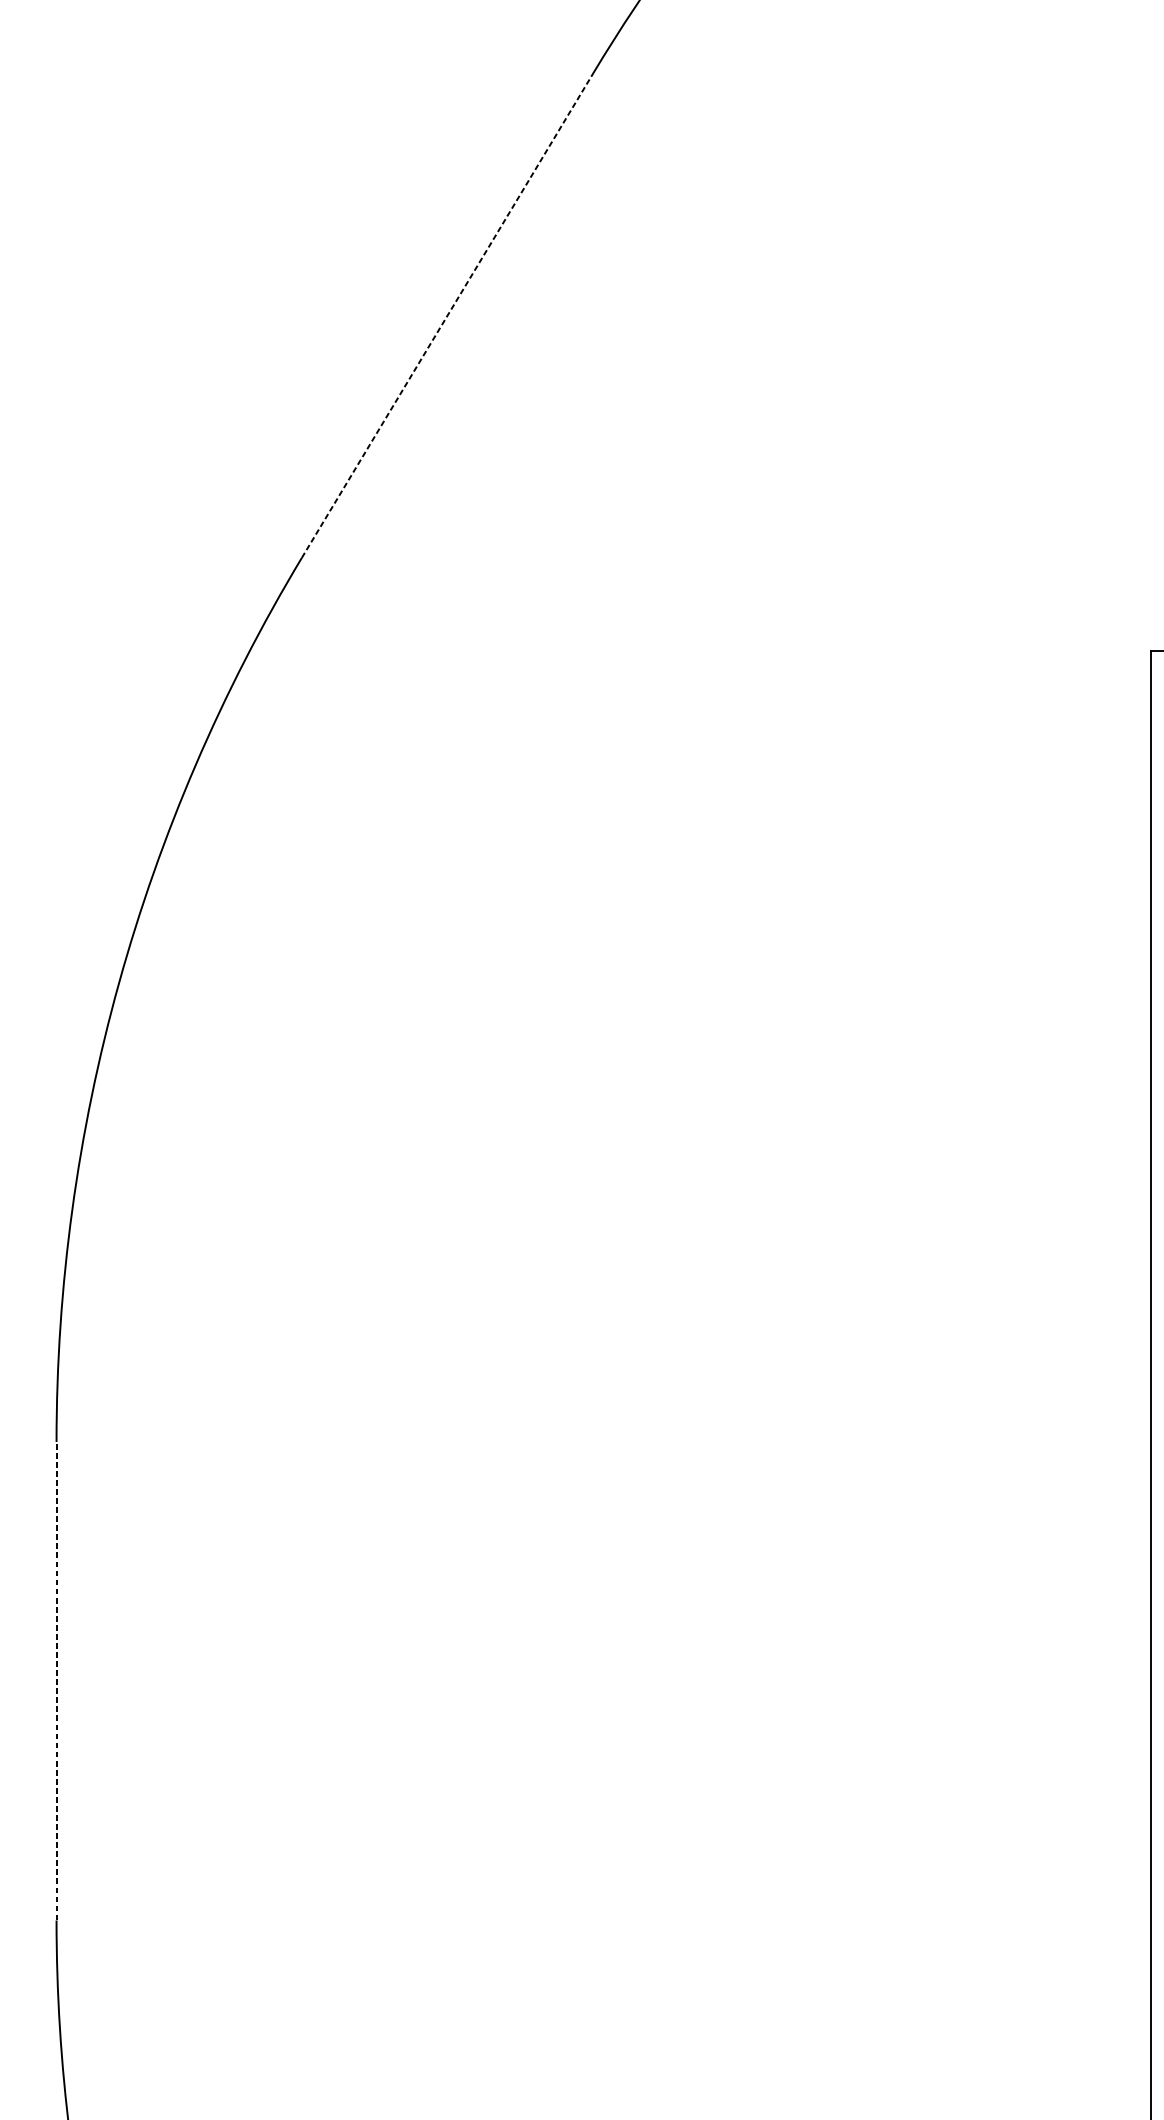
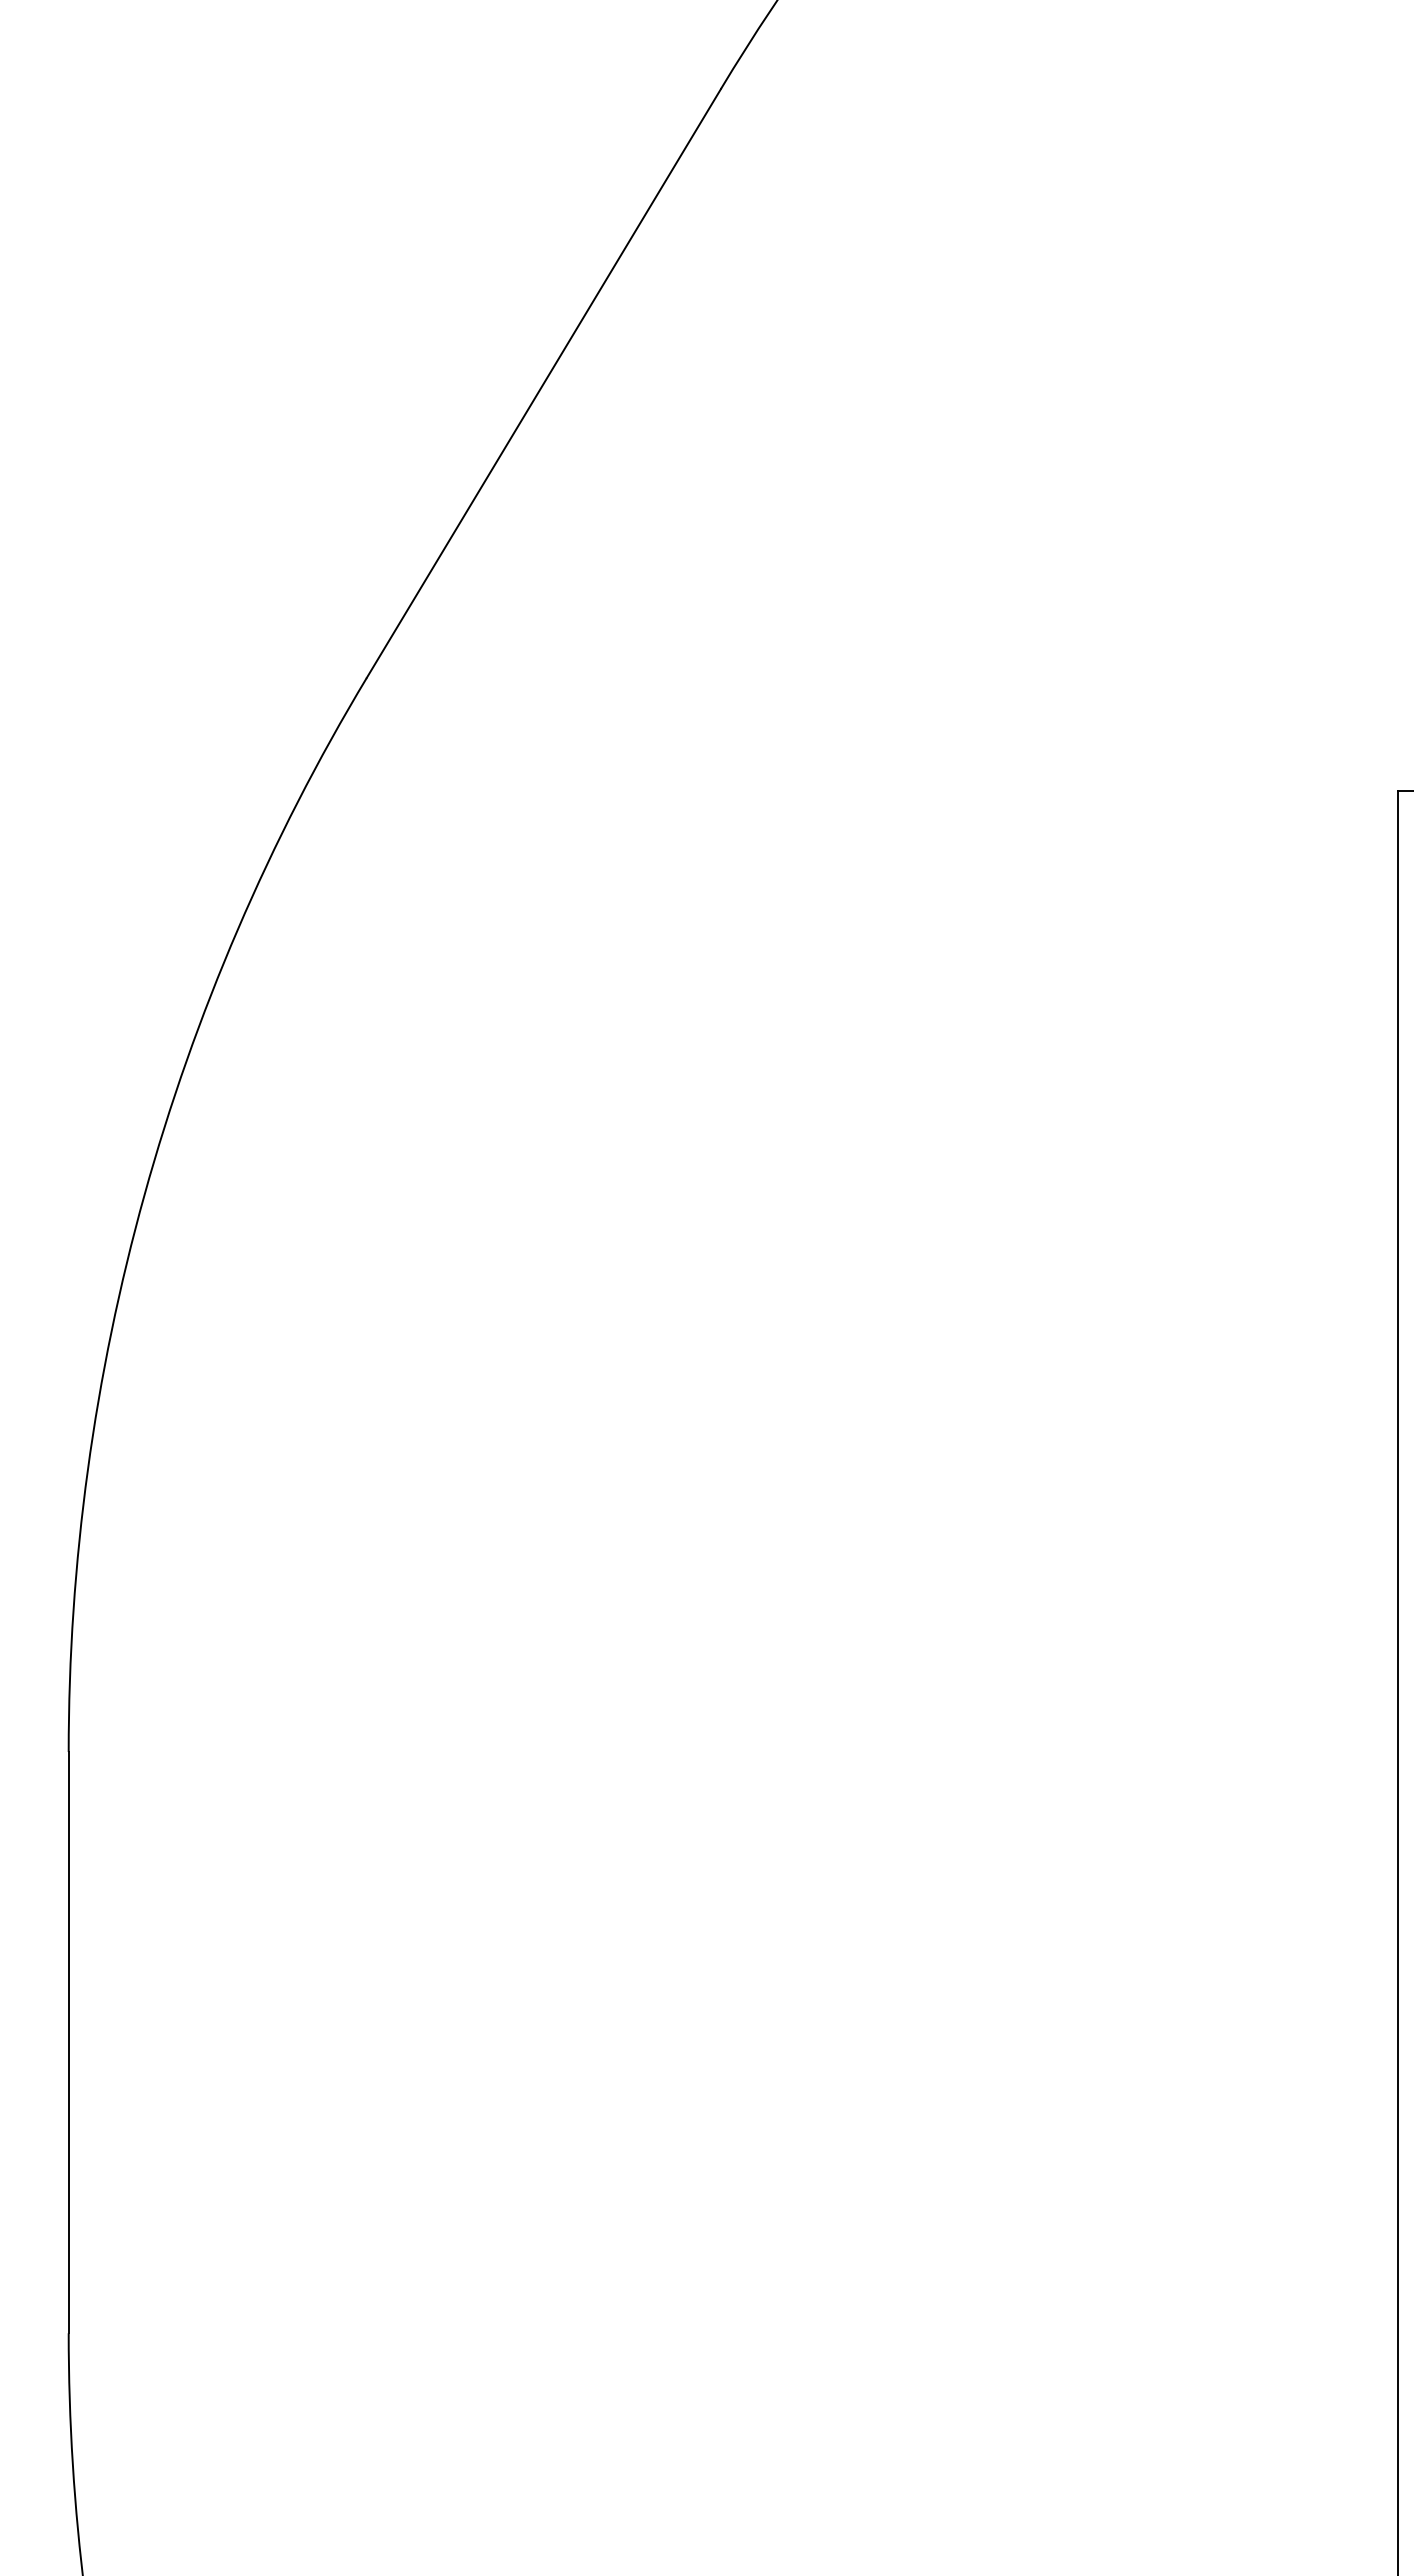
line: (447, 315) -> (543, 383), dashed -> solid
line: (56, 1681) -> (68, 2042), dashed -> solid

